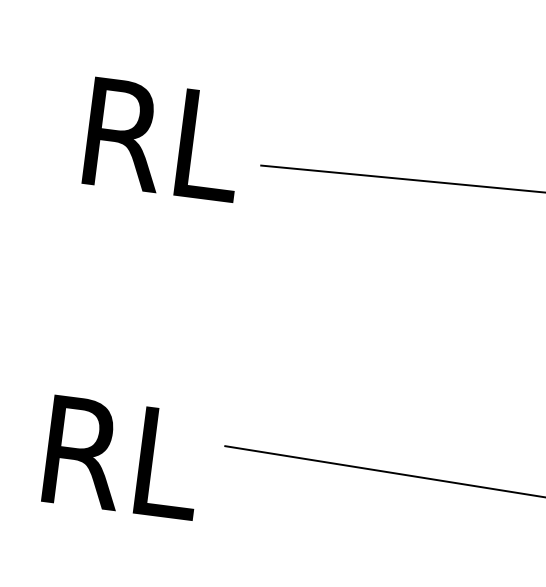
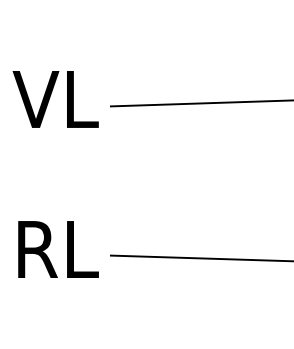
text: (120, 134) -> (35, 99), RL -> VL
text: (123, 457) -> (58, 249), moved

